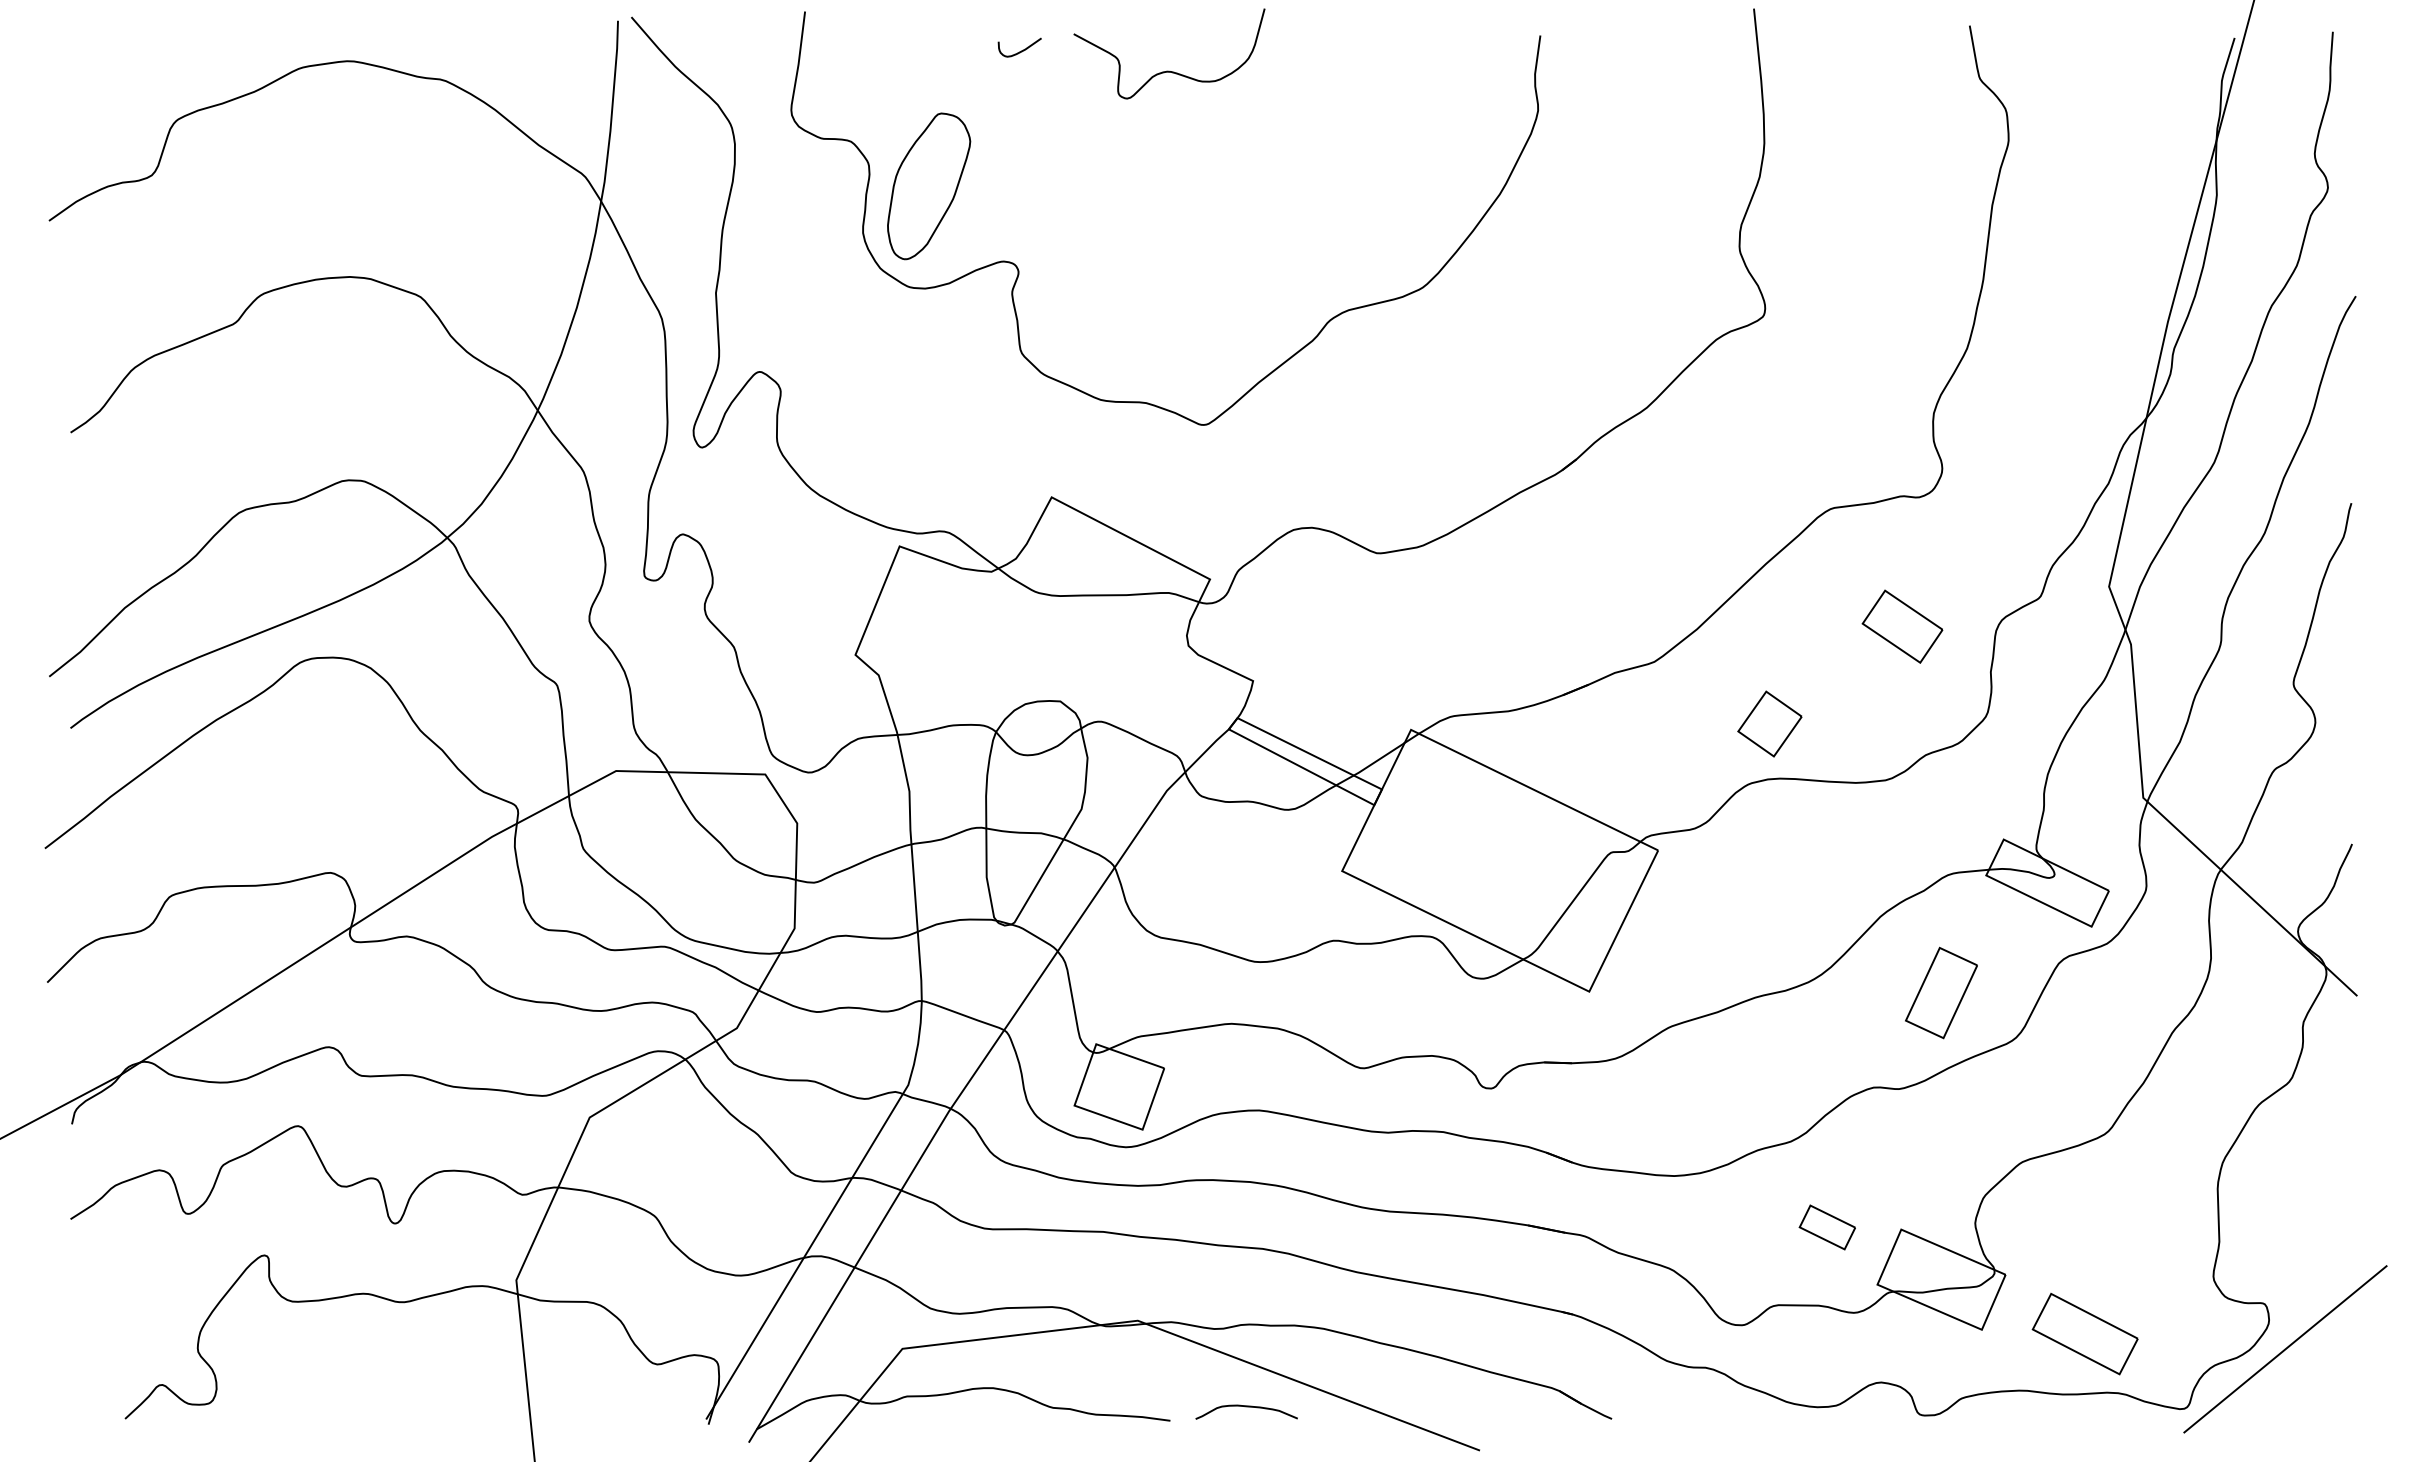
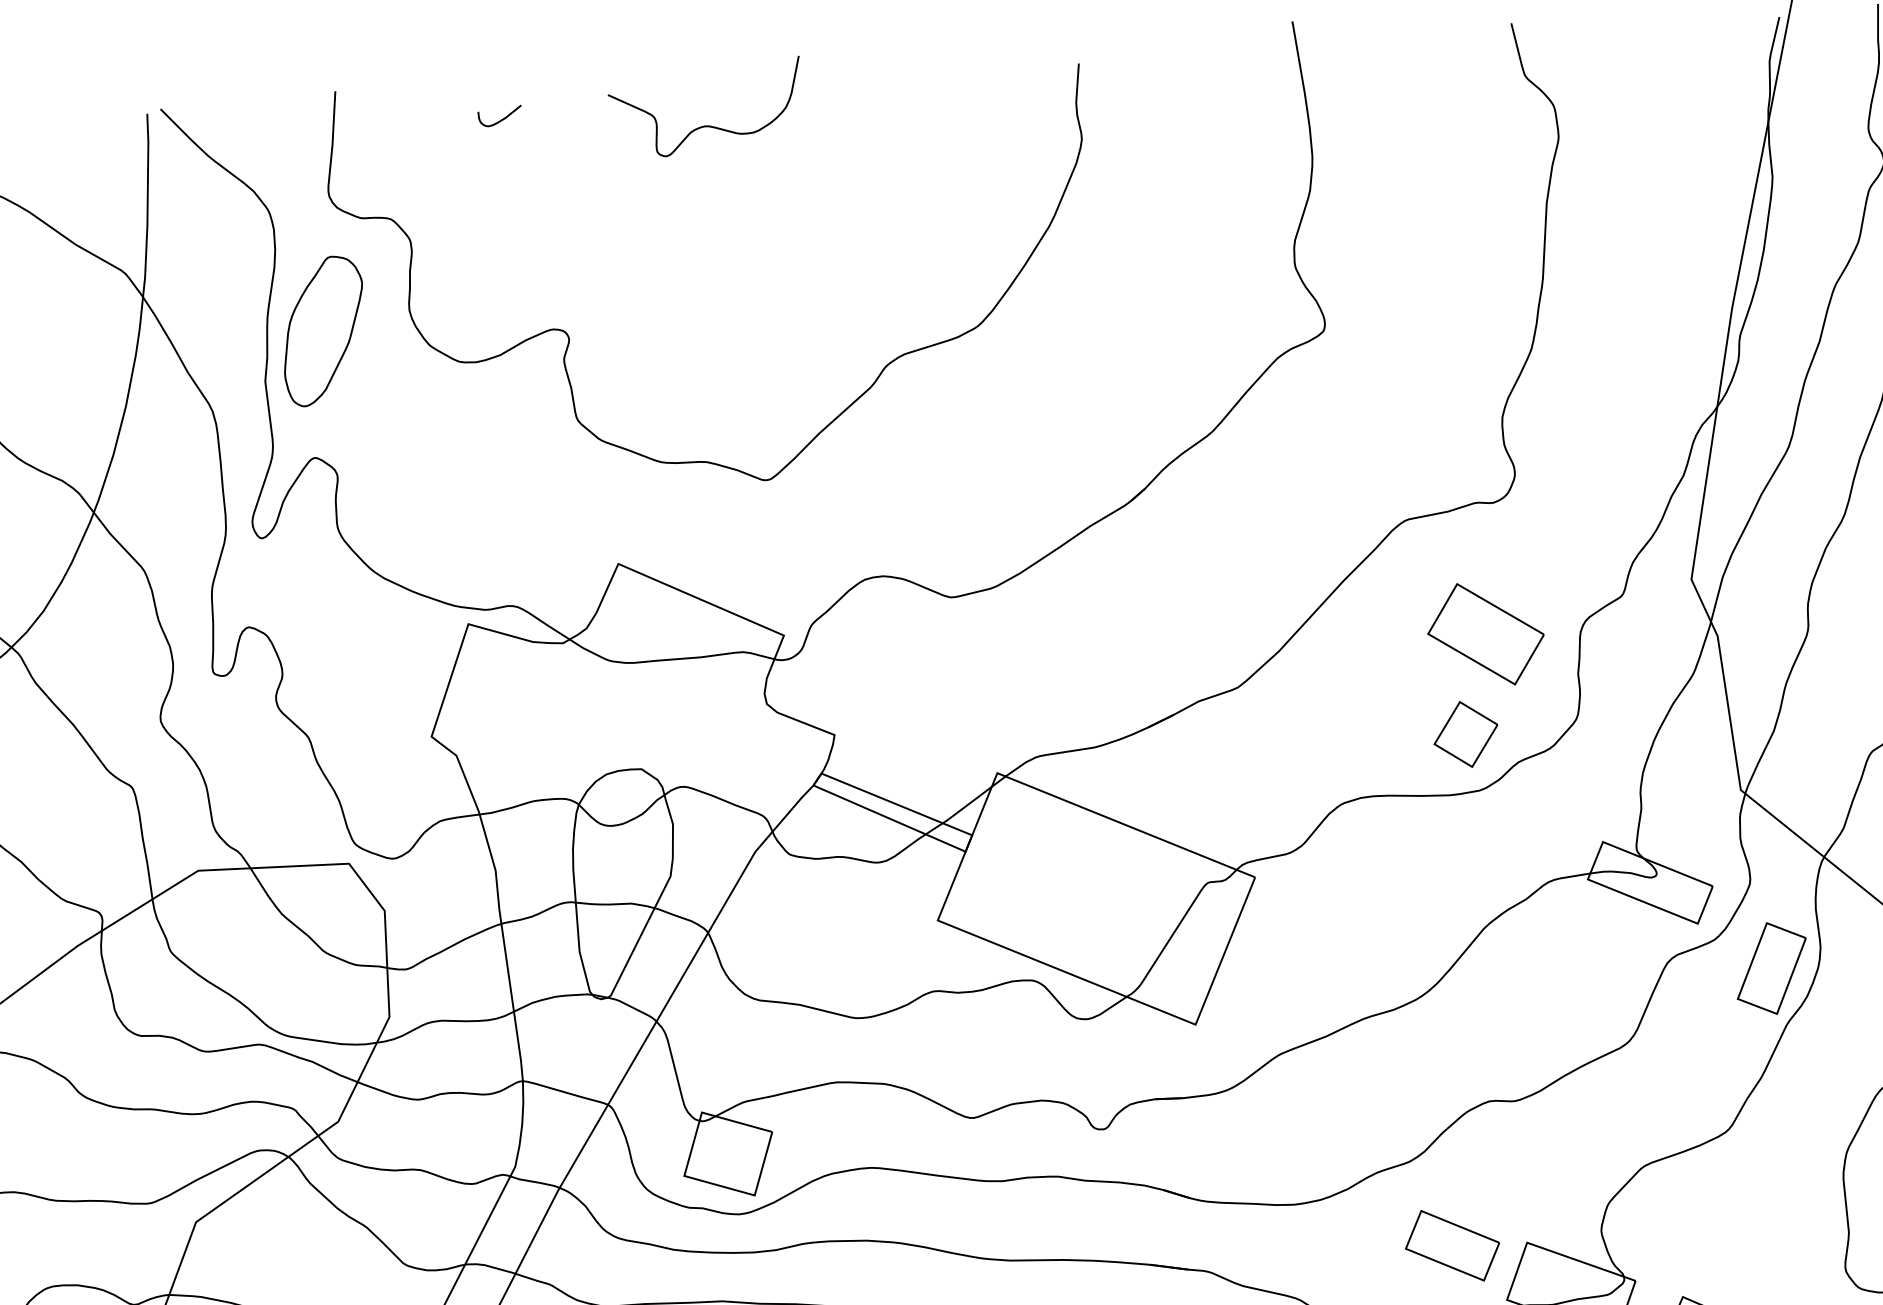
curve: (1021, 50) -> (501, 119), moved
part: (929, 186) -> (324, 331), moved
part: (1902, 626) -> (1485, 634), size x1.43
part: (1769, 723) -> (1465, 733), moved
part: (1941, 992) -> (1771, 968), moved
part: (1827, 1227) -> (1452, 1245), size x1.67

